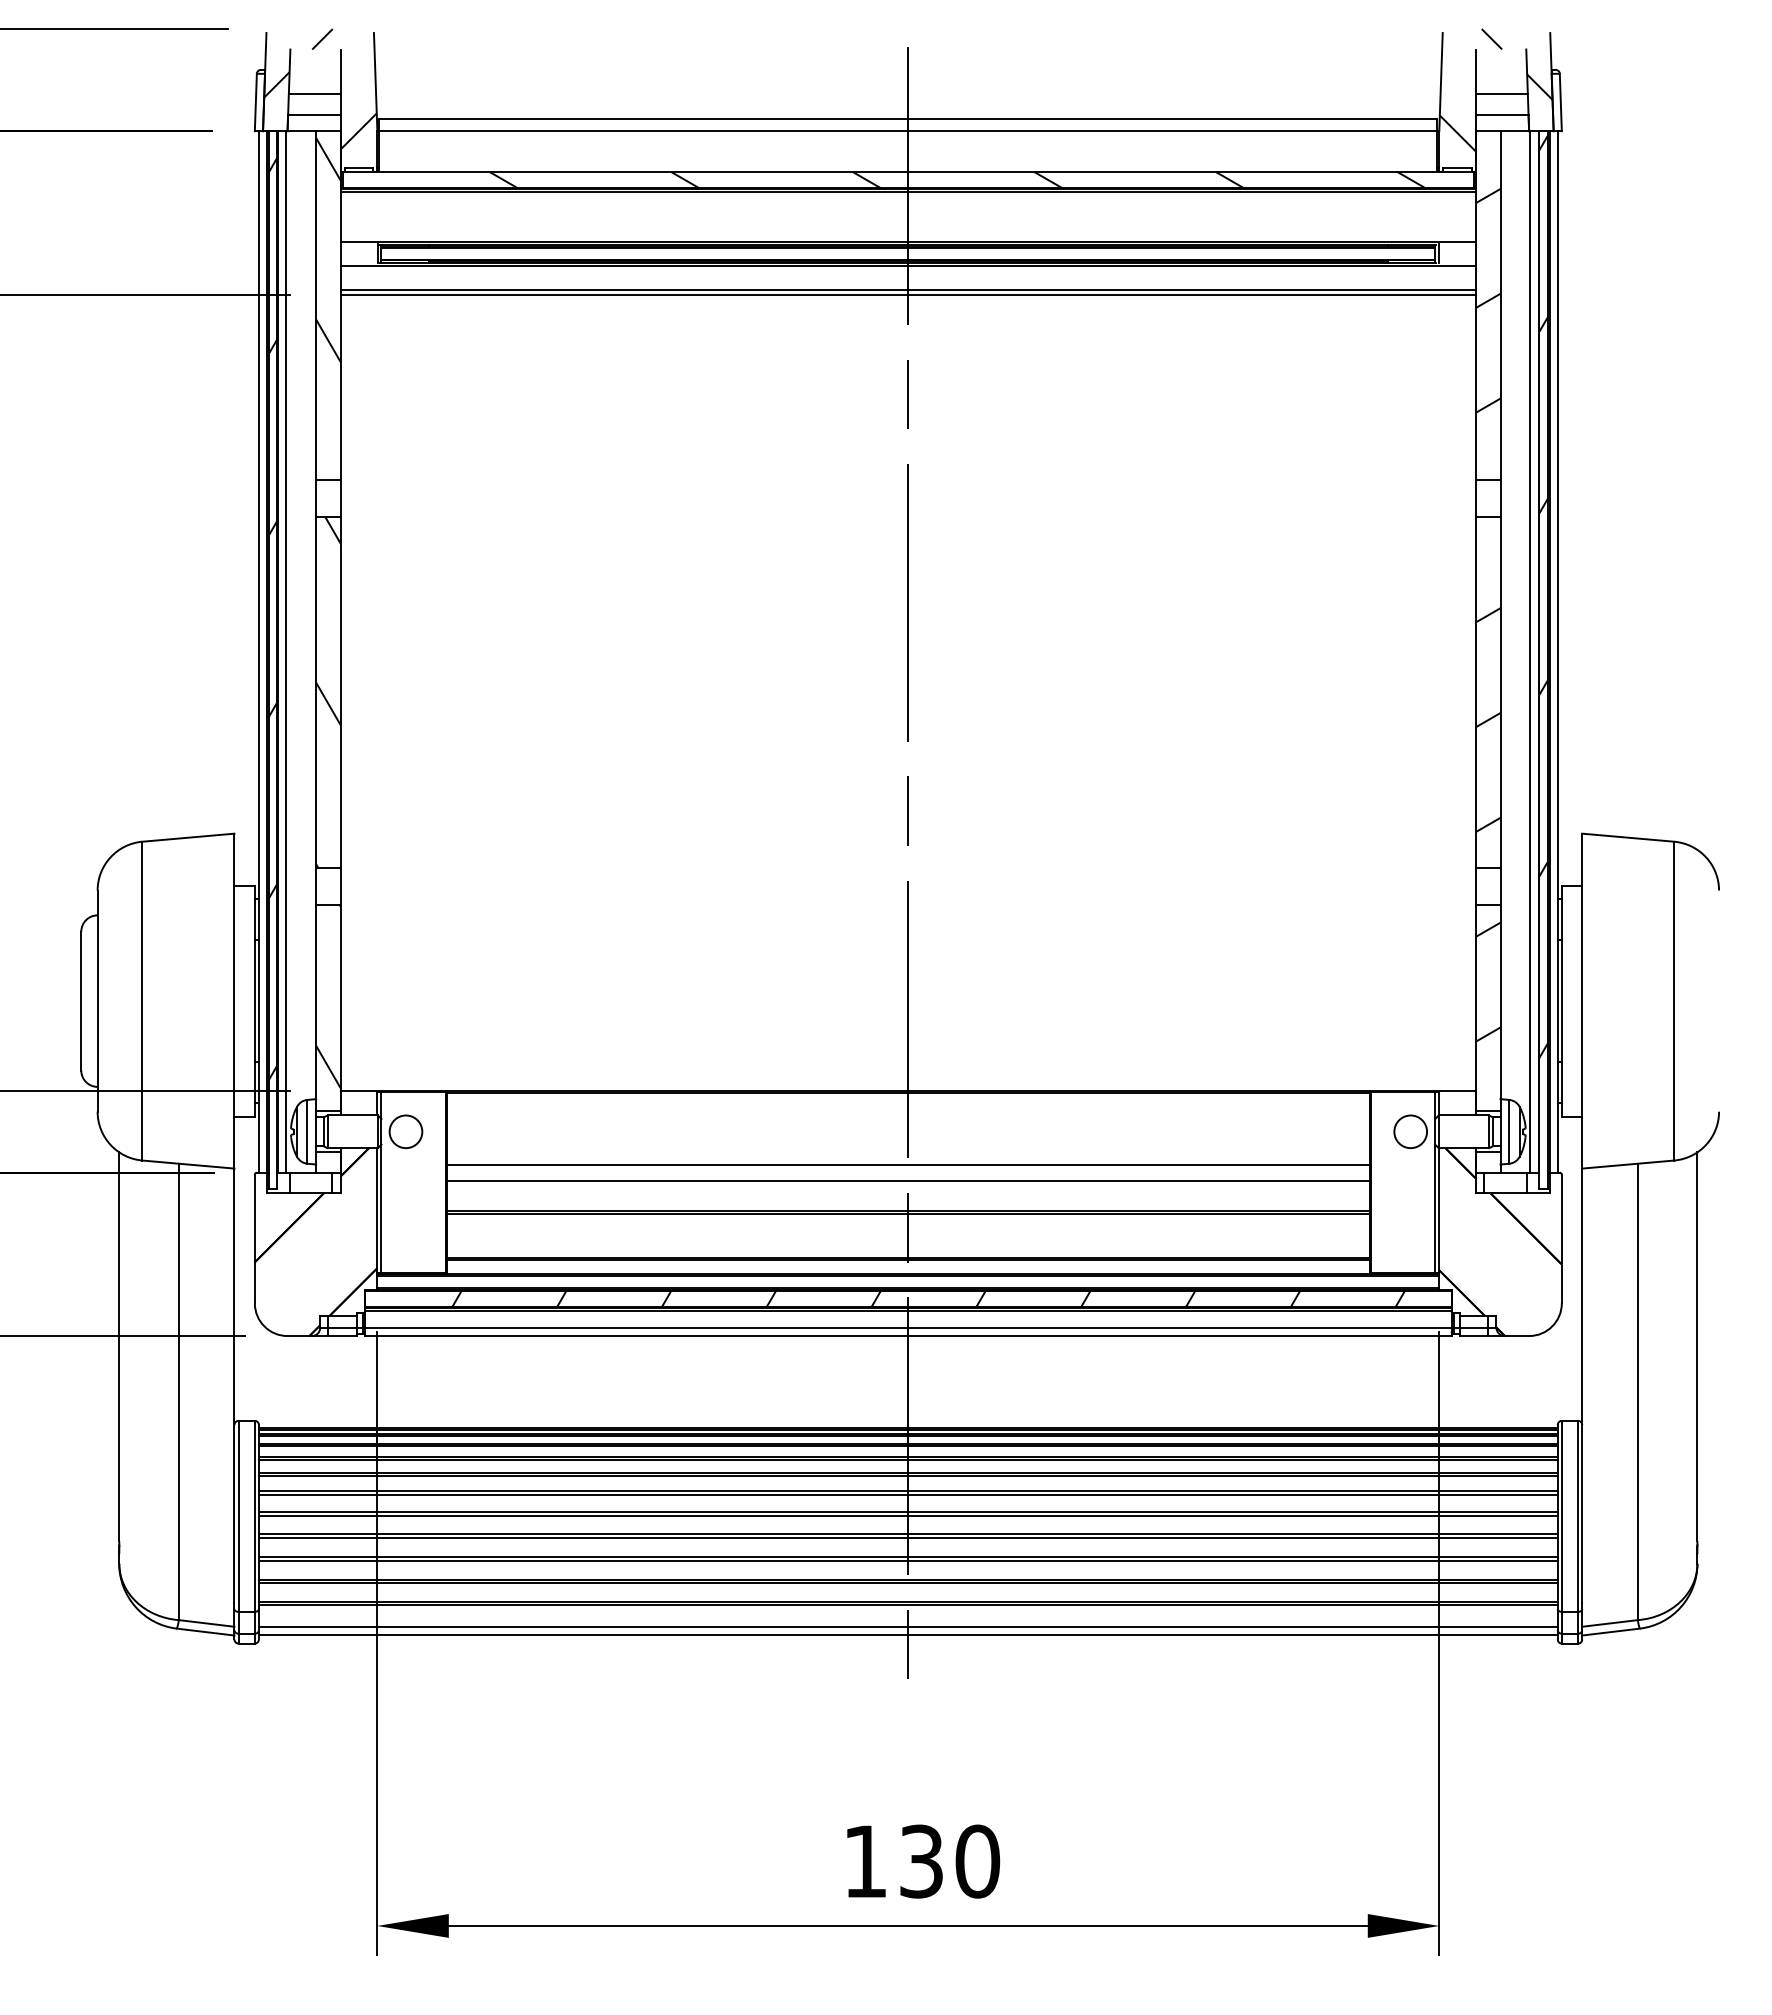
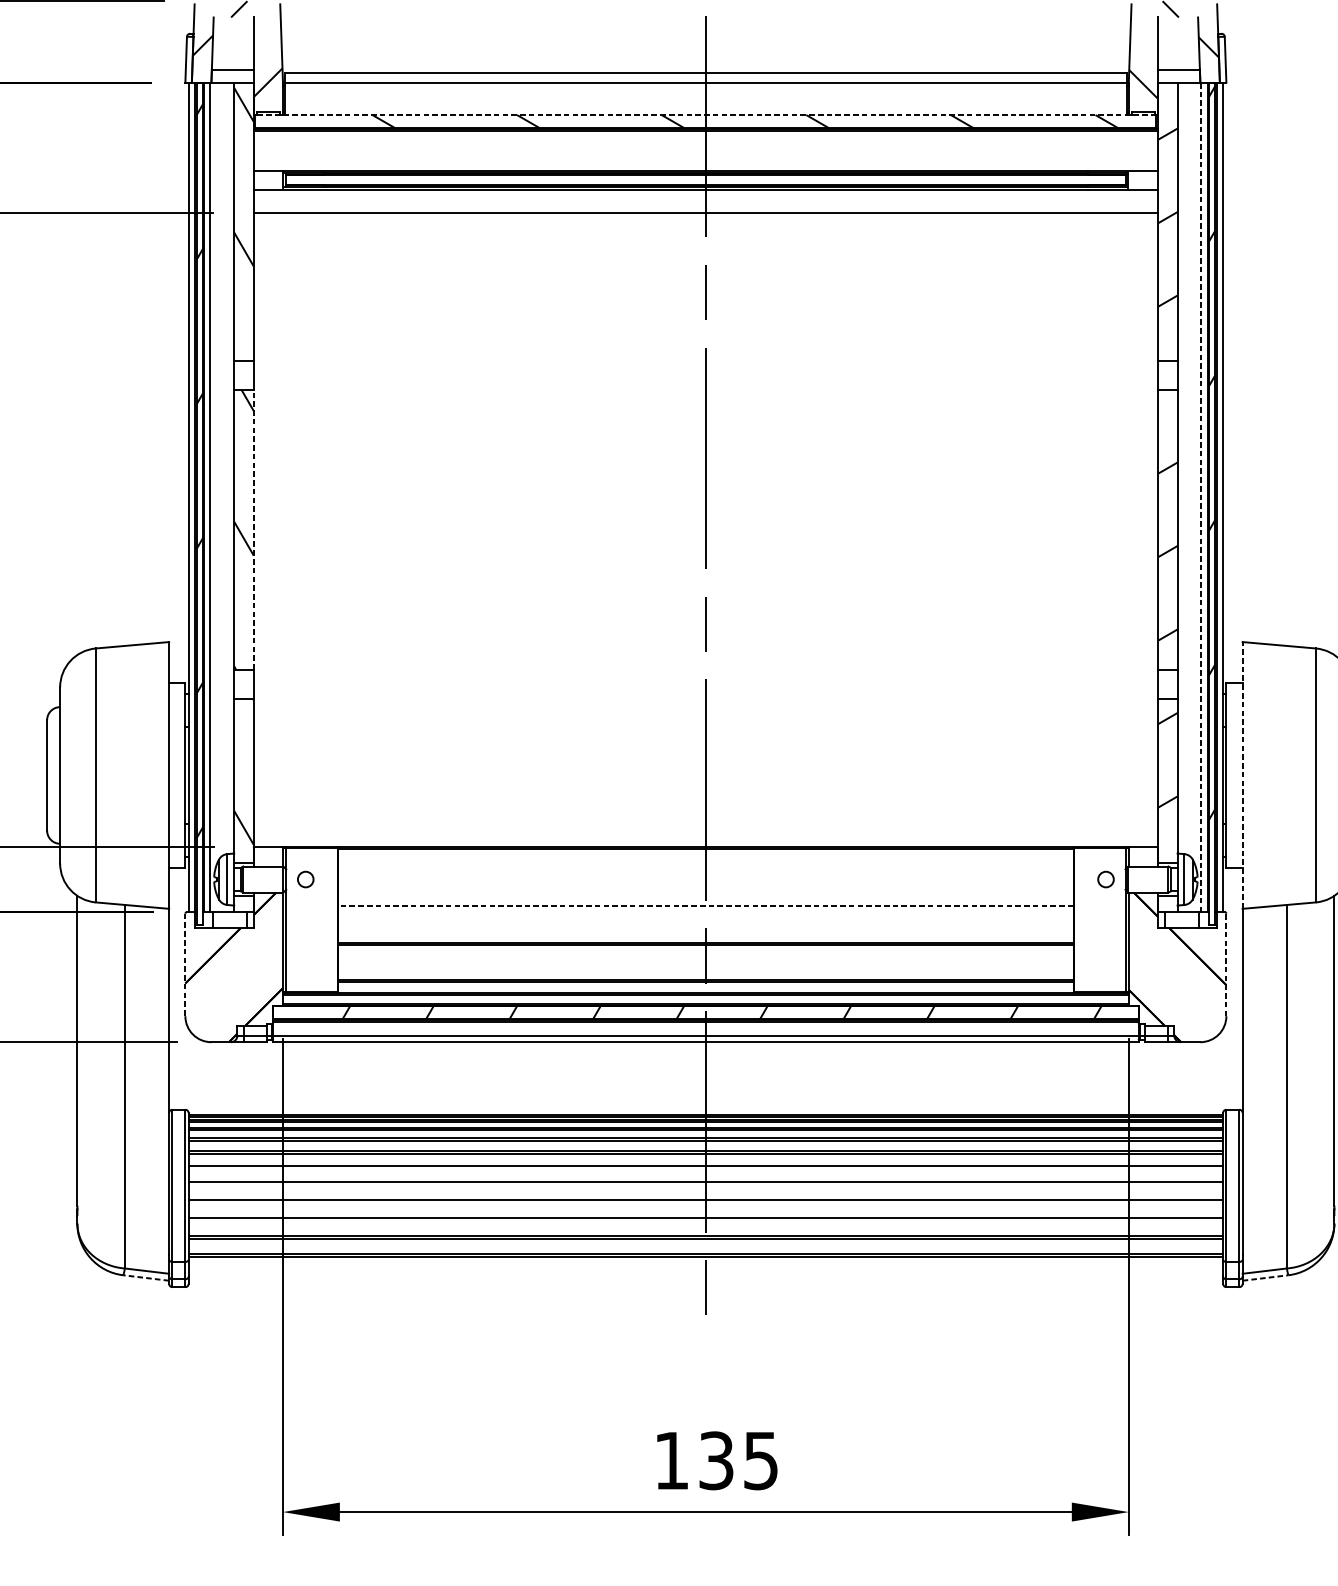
line: (314, 94) -> (232, 53), removed
line: (1501, 94) -> (1178, 53), removed
line: (908, 172) -> (706, 115), solid -> dashed
line: (908, 290) -> (706, 209), removed
line: (1530, 651) -> (1201, 496), solid -> dashed
line: (340, 692) -> (253, 529), solid -> dashed
line: (1582, 1000) -> (1242, 774), solid -> dashed
circle: (405, 1131) -> (305, 879), size x0.6
circle: (1410, 1131) -> (1105, 879), size x0.6
line: (908, 1164) -> (706, 905), solid -> dashed
line: (907, 1180) -> (705, 918), removed
line: (1561, 1238) -> (1226, 964), solid -> dashed
line: (254, 1239) -> (185, 965), solid -> dashed
line: (907, 1494) -> (705, 1168), removed
line: (907, 1515) -> (705, 1185), removed
line: (907, 1537) -> (705, 1202), removed
line: (907, 1560) -> (705, 1220), removed
line: (907, 1626) -> (705, 1273), removed
line: (205, 1632) -> (146, 1278), solid -> dashed
line: (1611, 1632) -> (1265, 1278), solid -> dashed
line: (907, 1635) -> (705, 1280), removed
text: (977, 1861) -> (760, 1460), 130 -> 135

